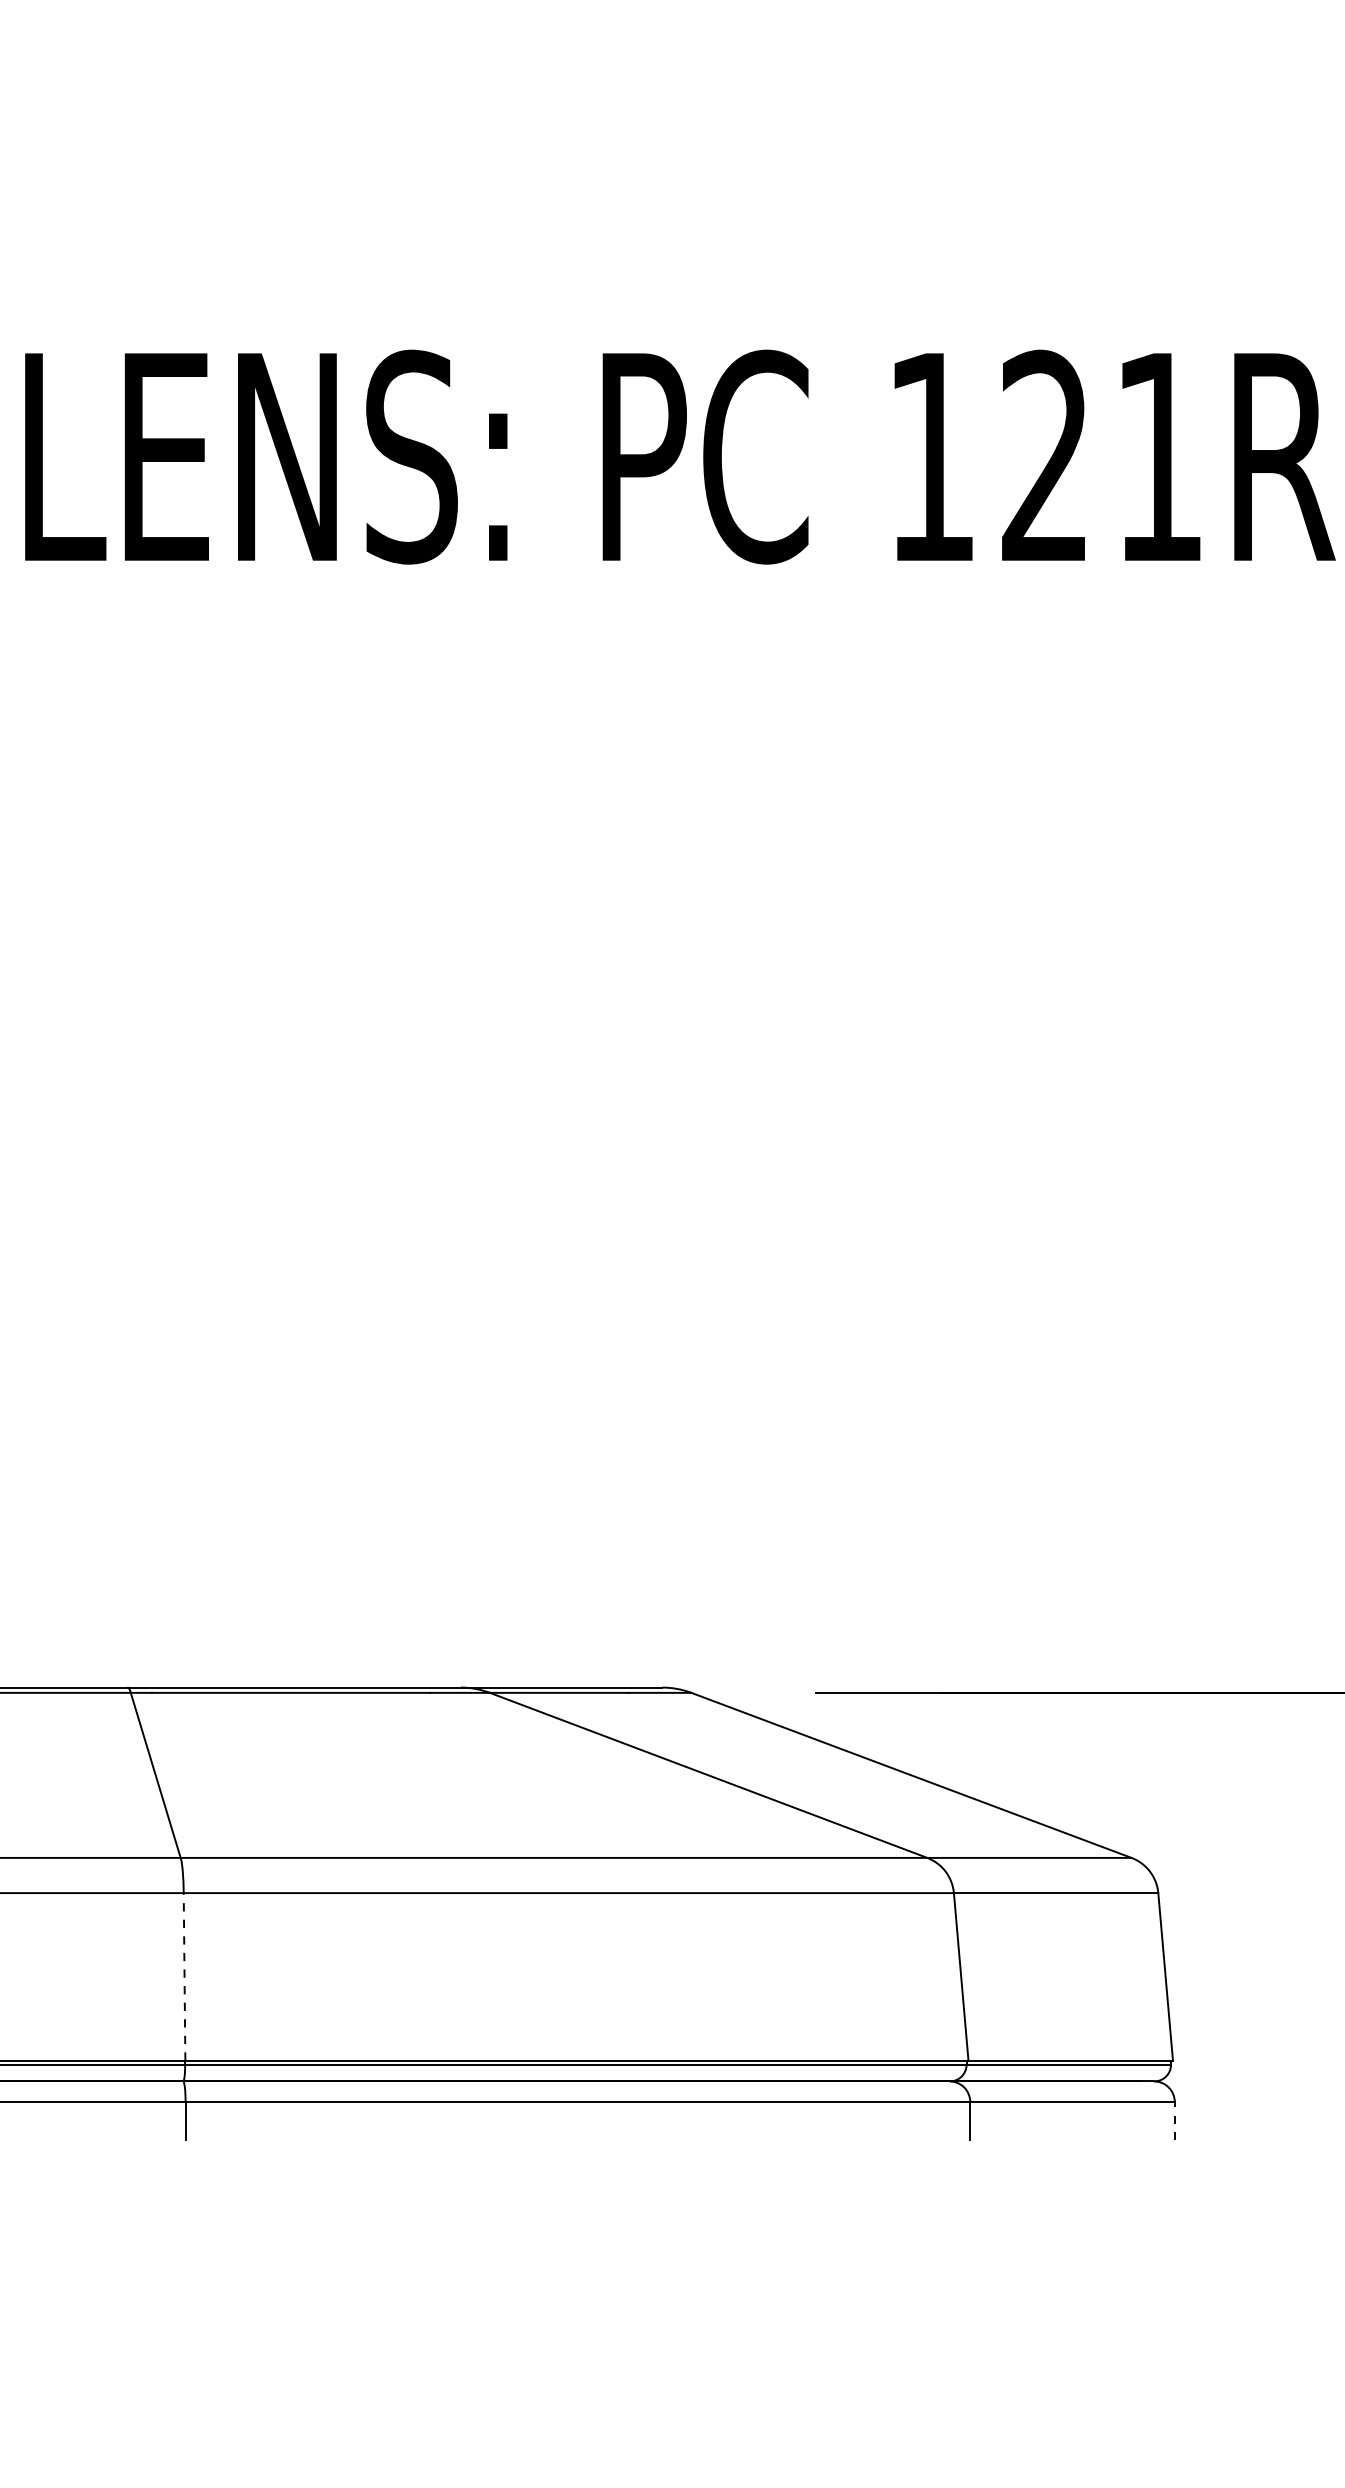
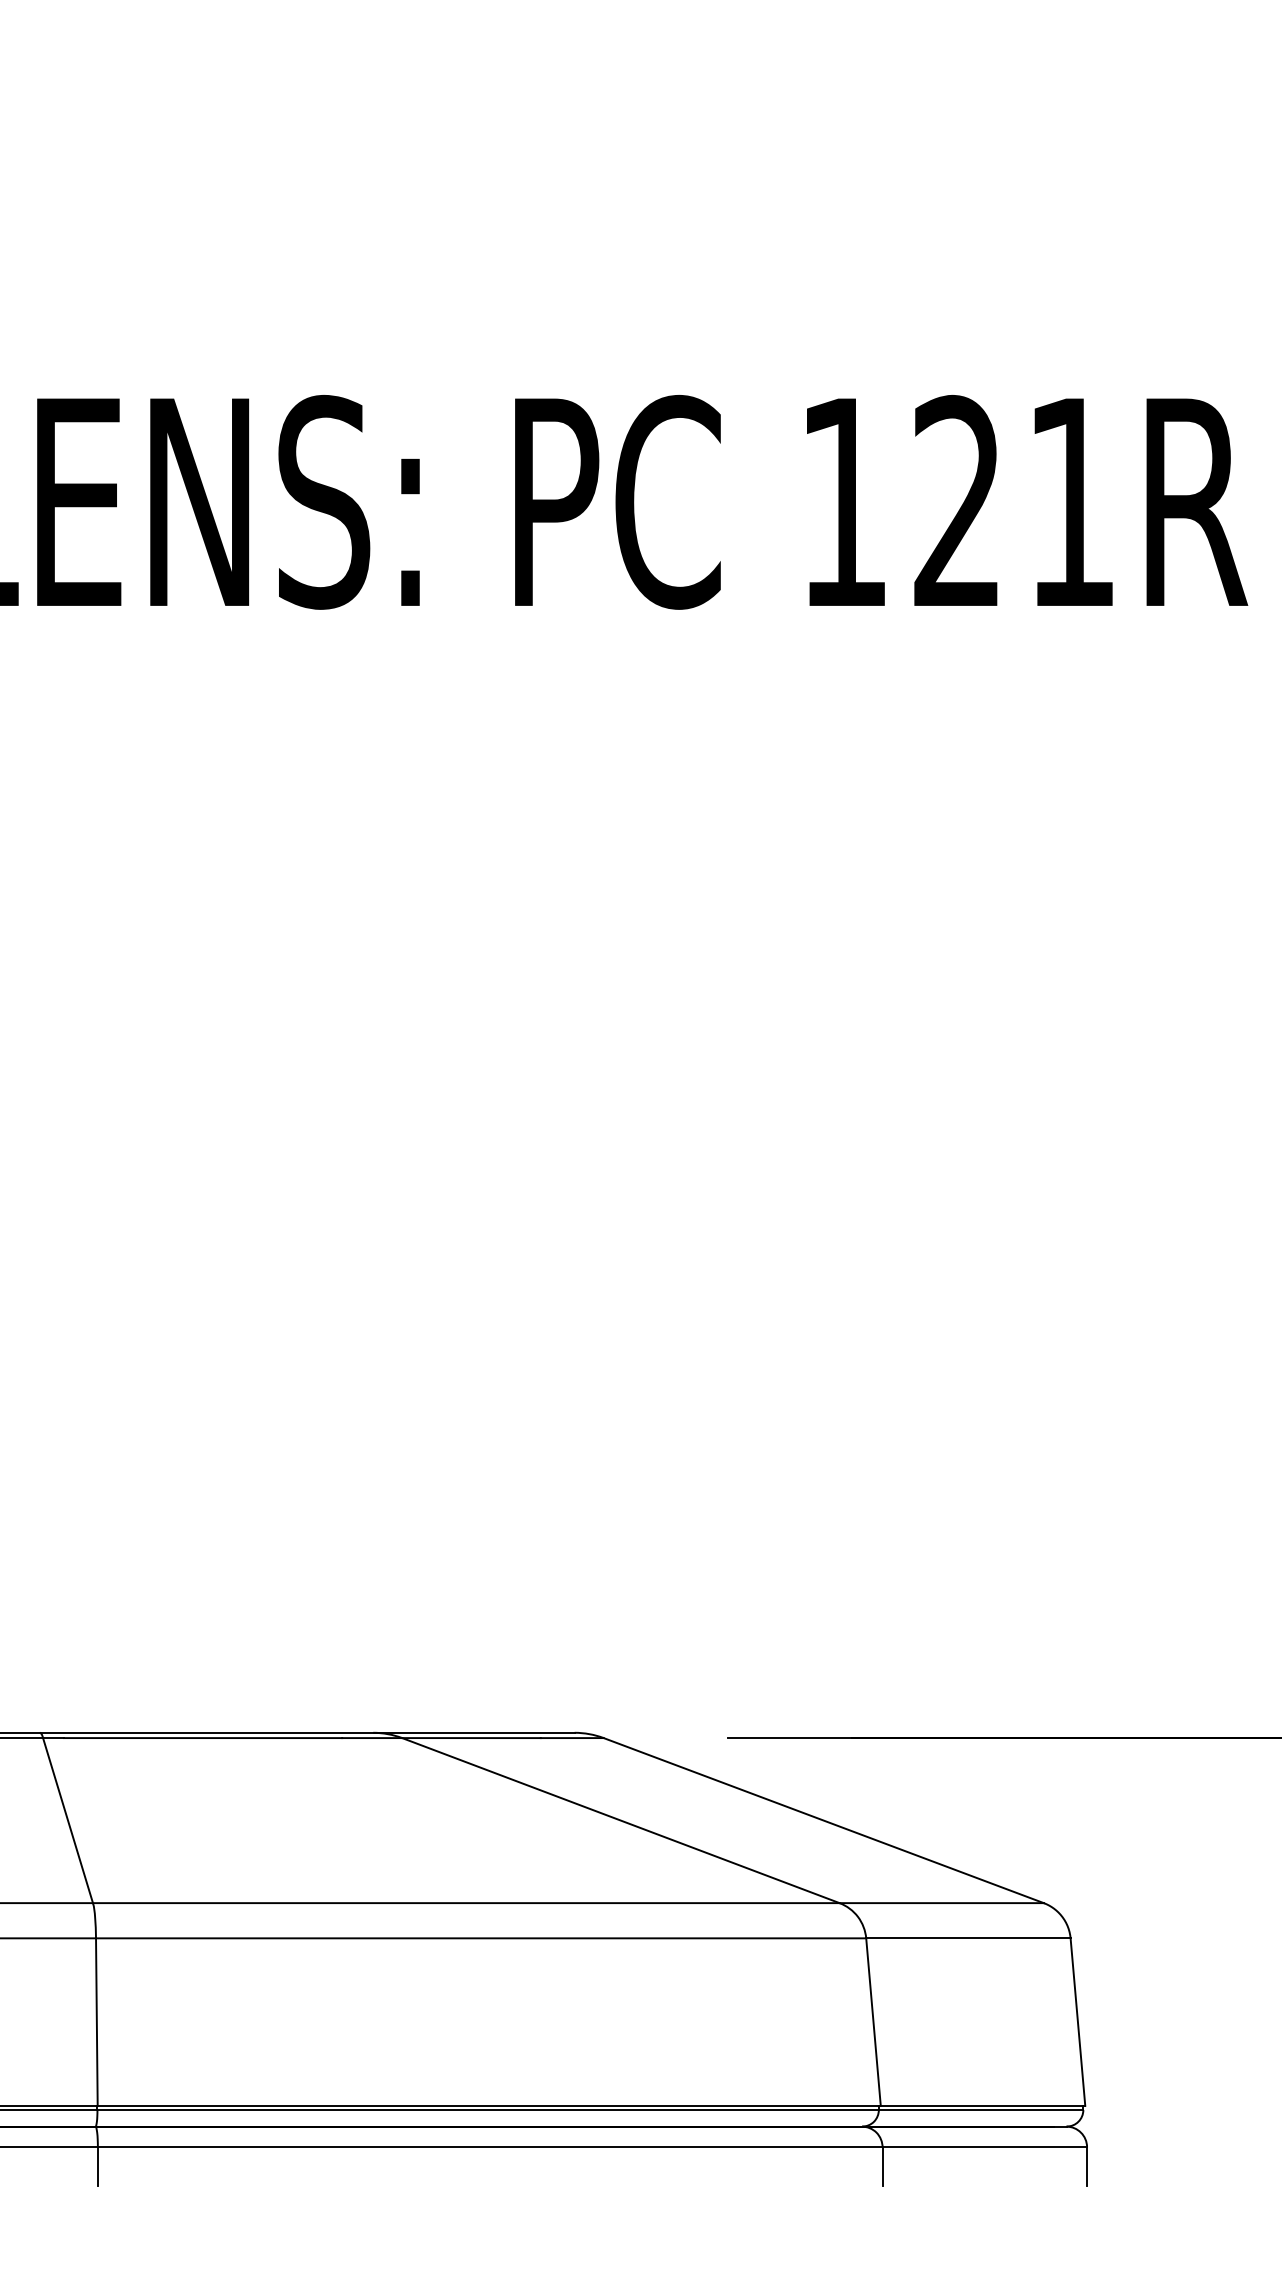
line: (184, 1976) -> (96, 2021), dashed -> solid
line: (1174, 2120) -> (1086, 2165), dashed -> solid

